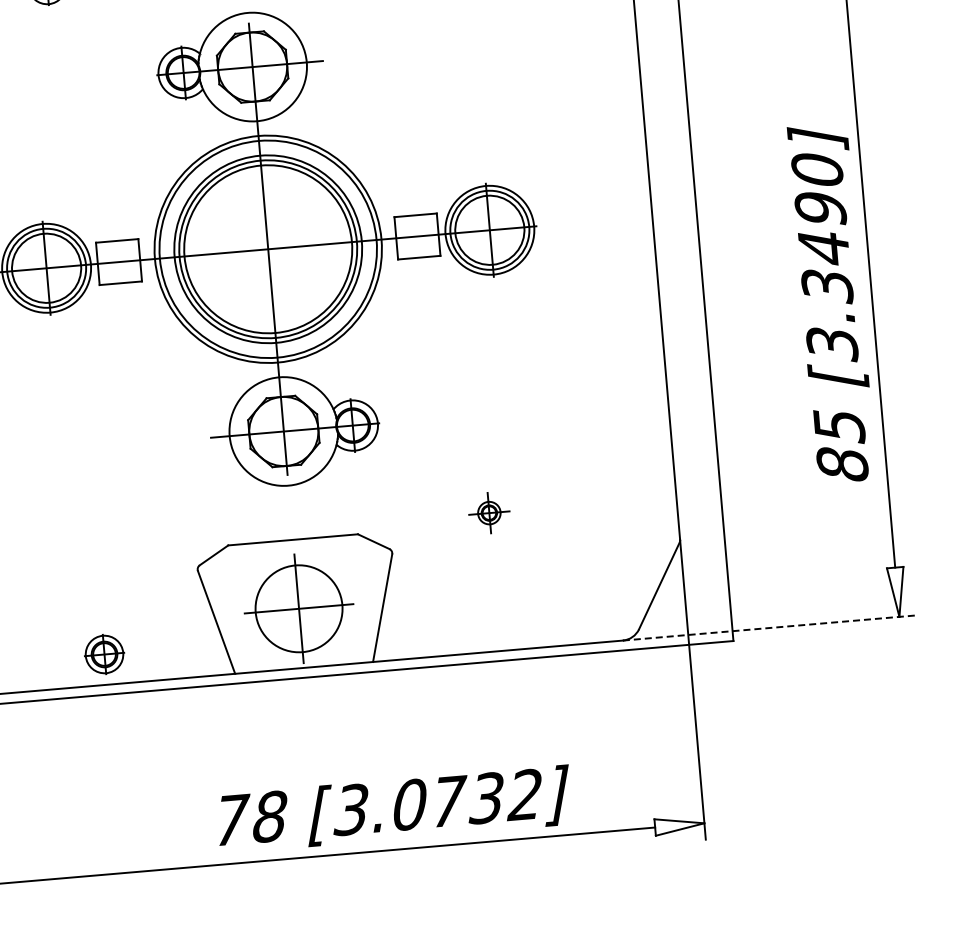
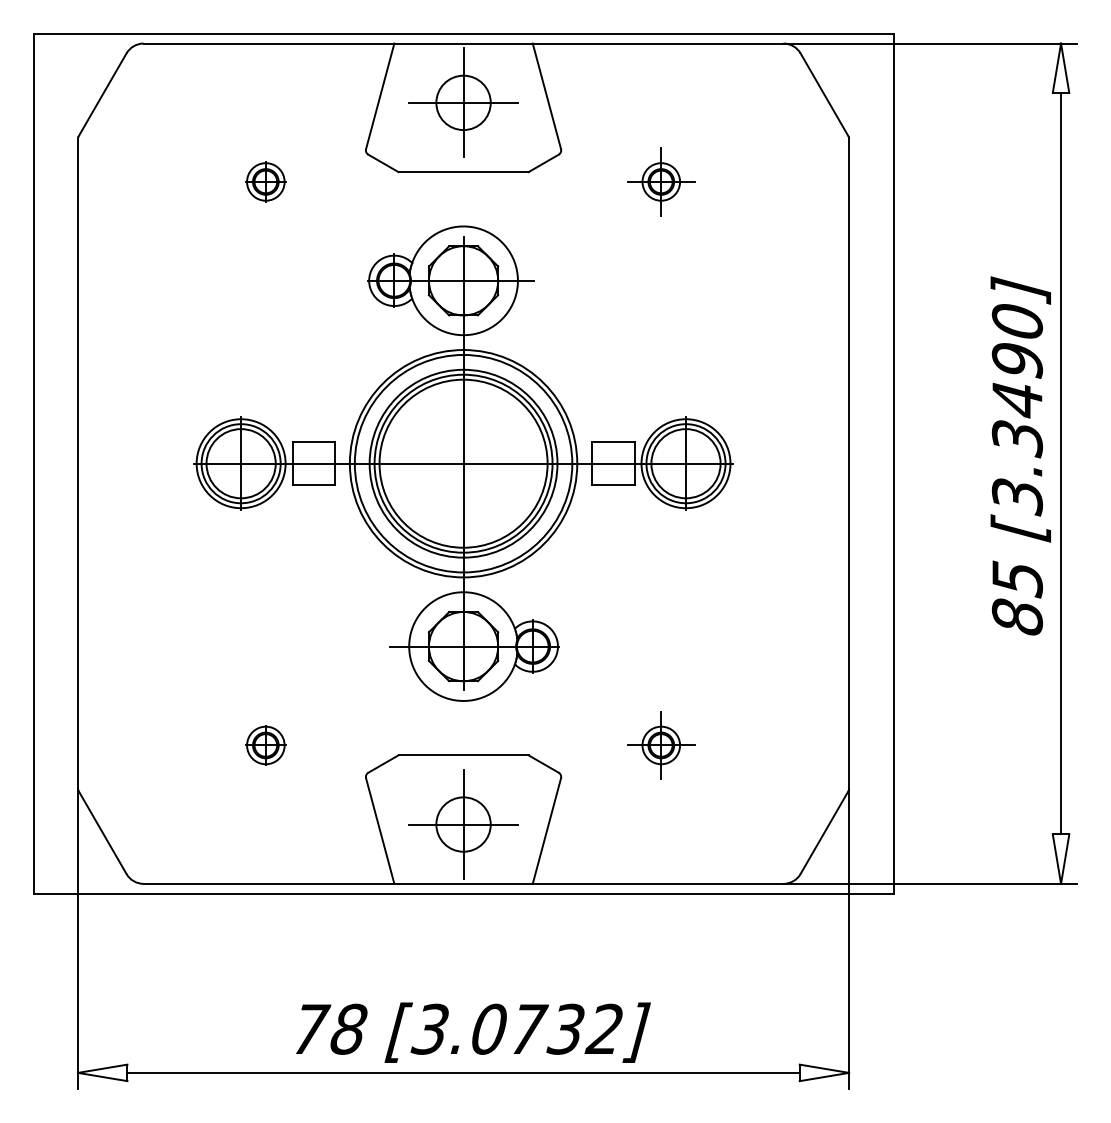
text: (831, 303) -> (1020, 455), moved
part: (489, 513) -> (661, 745), size x1.67
circle: (298, 608) -> (463, 824), size x0.62
line: (769, 627) -> (930, 883), dashed -> solid
part: (104, 654) -> (265, 745), moved
text: (394, 809) -> (473, 1032), moved

